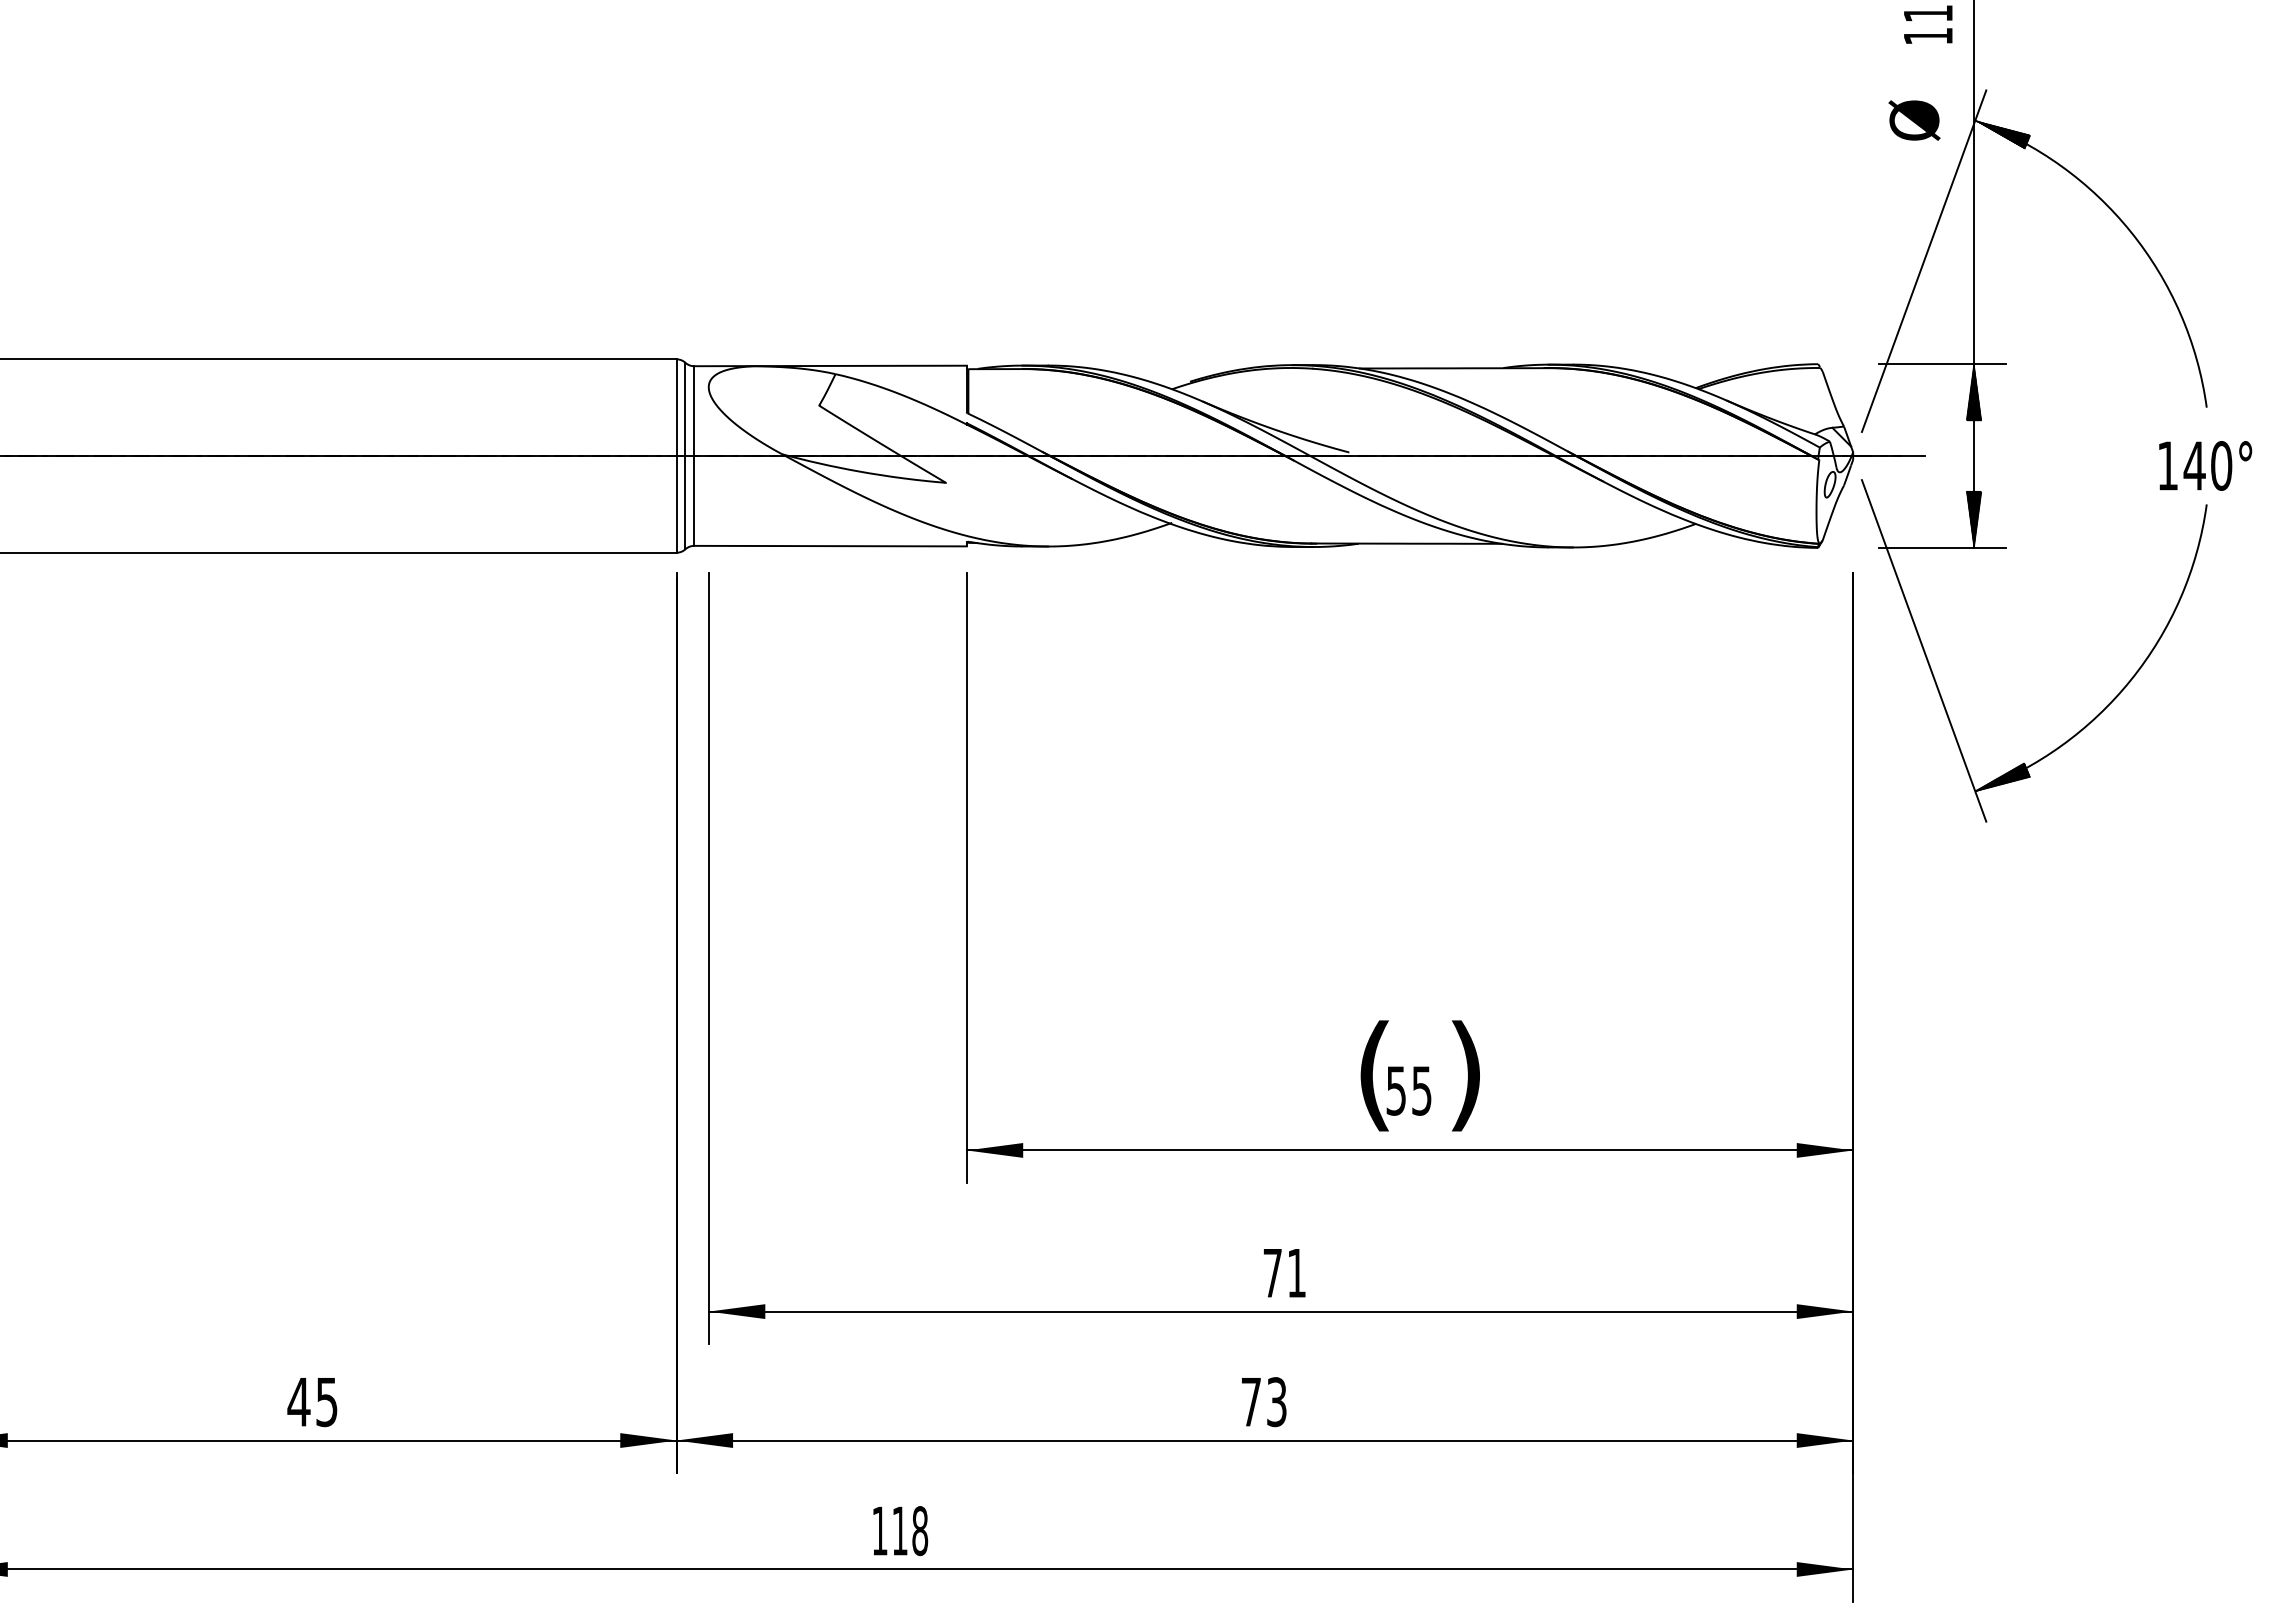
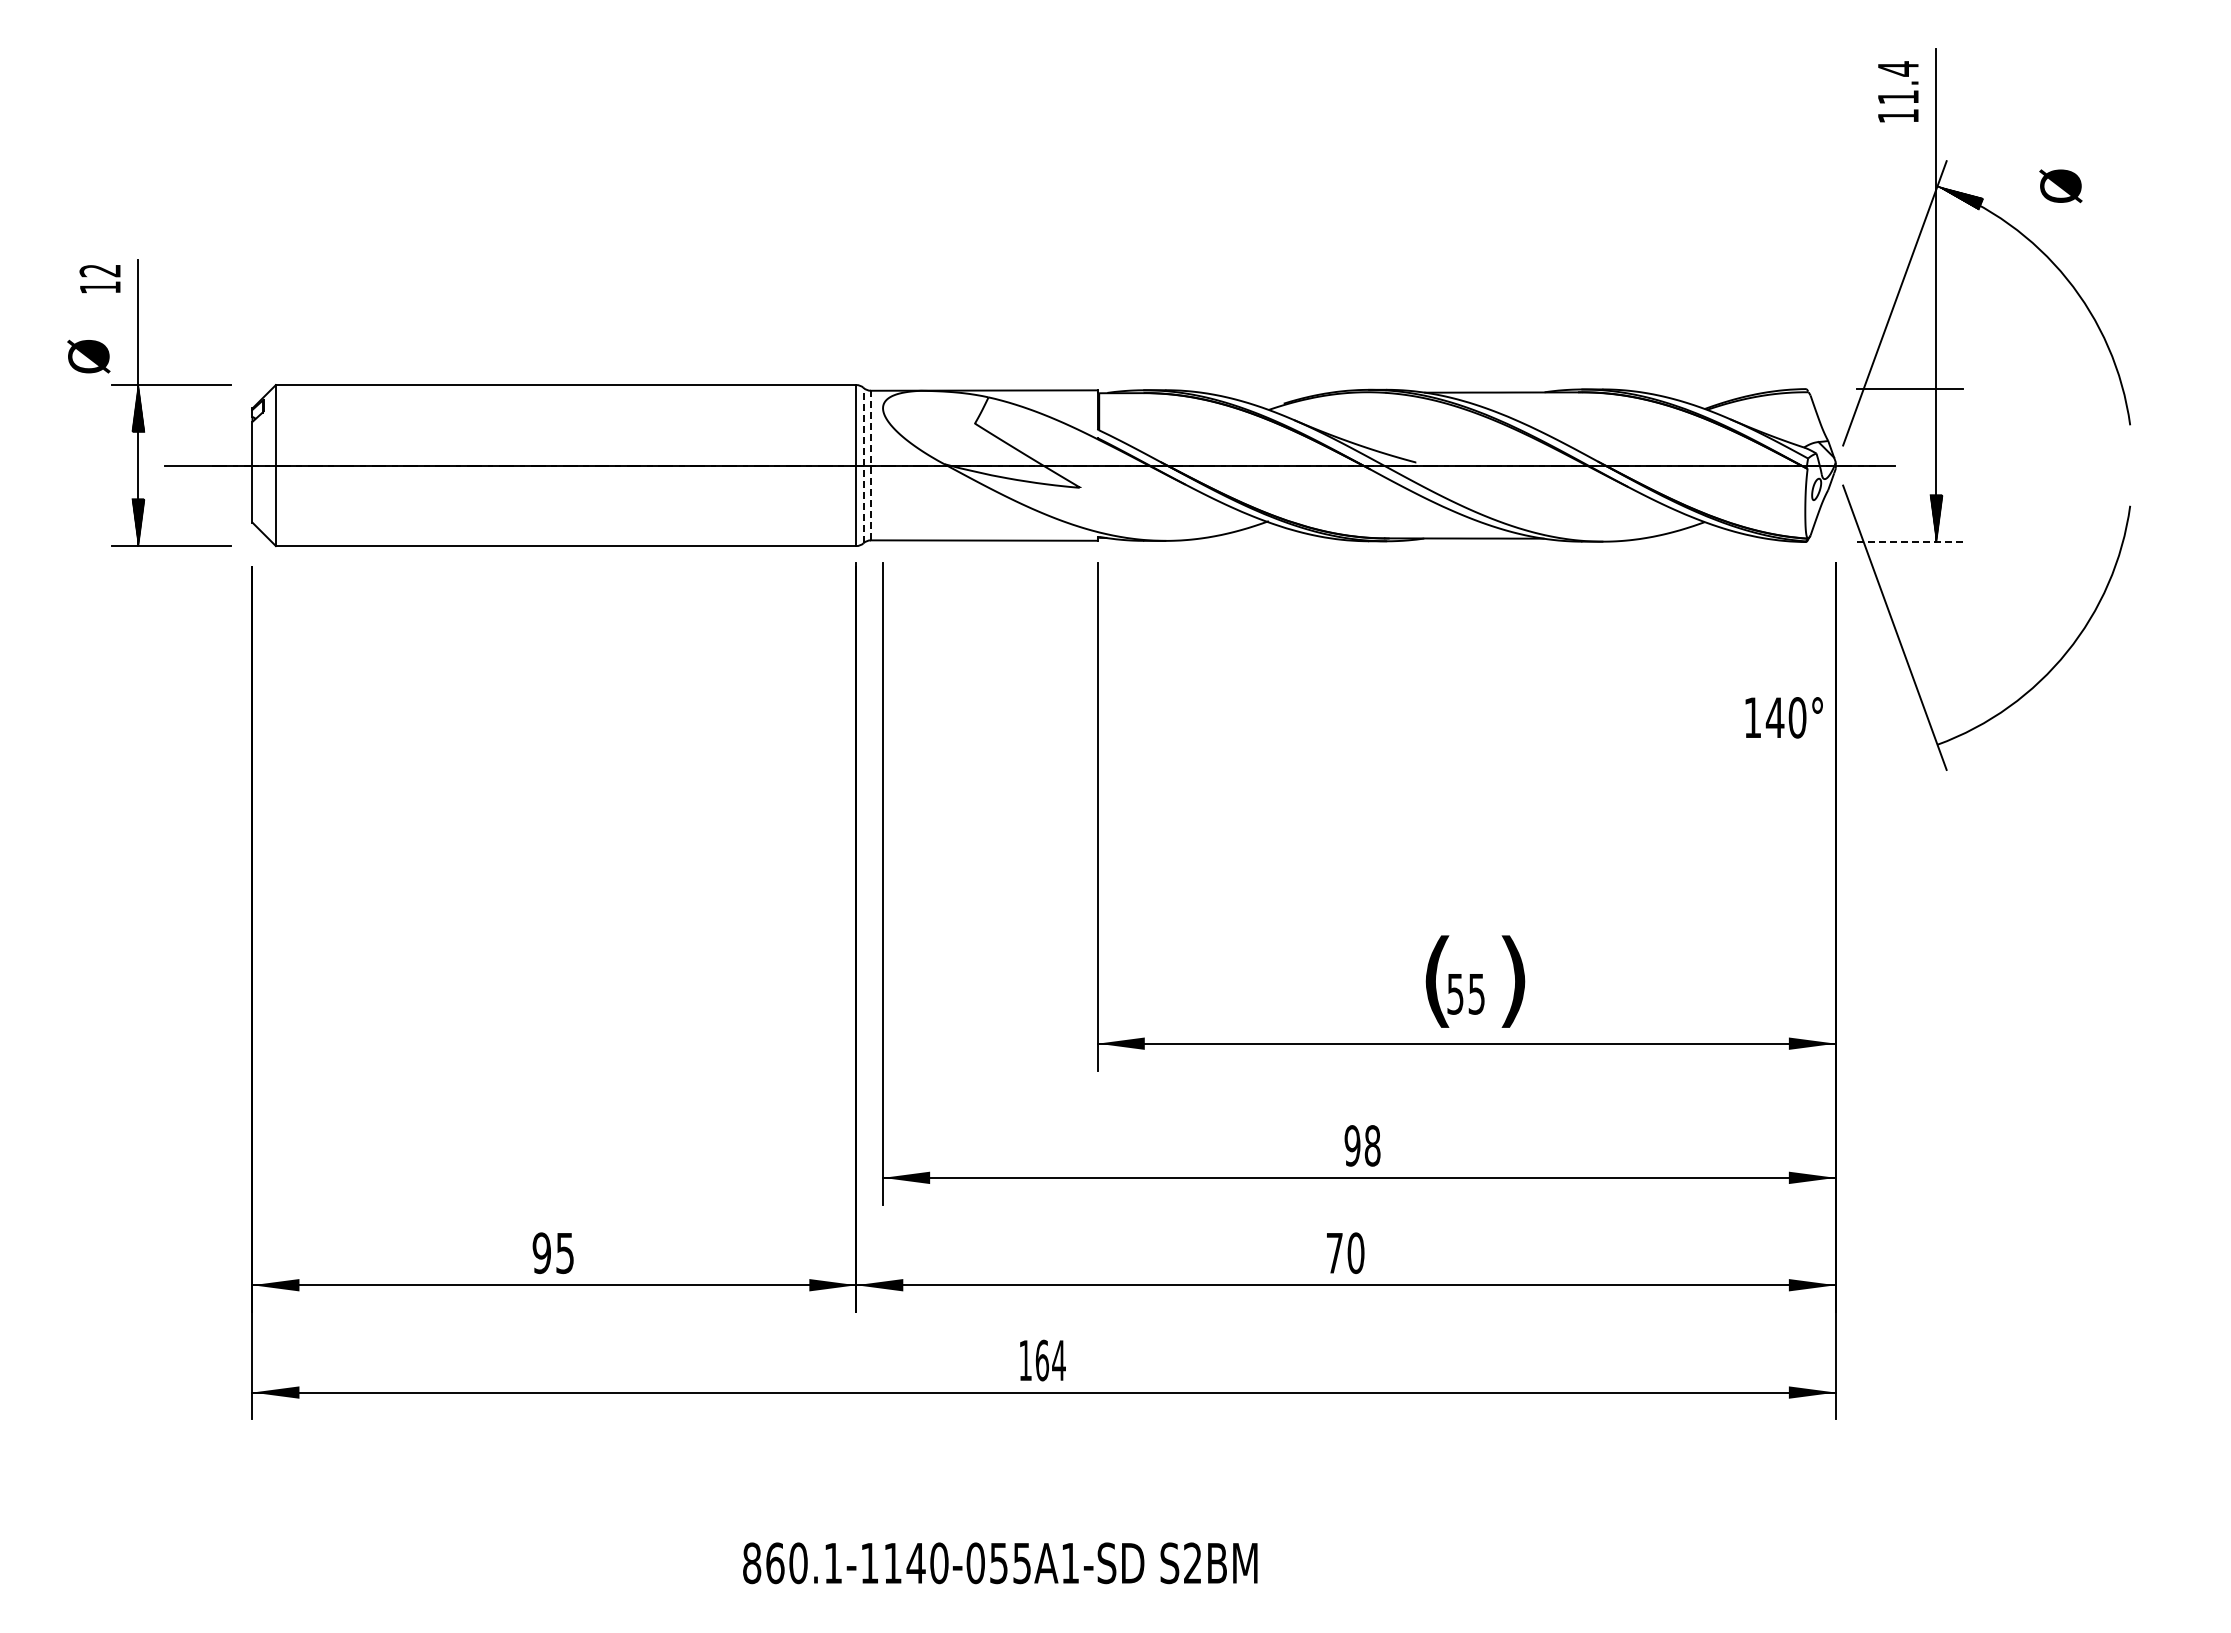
text: (1914, 120) -> (2060, 186), moved
hatch: (1974, 392) -> (1936, 412), removed
line: (685, 455) -> (863, 465), solid -> dashed
line: (693, 455) -> (870, 465), solid -> dashed
text: (2204, 465) -> (1783, 717), moved
line: (1942, 548) -> (1910, 542), solid -> dashed
hatch: (2002, 776) -> (1960, 732), removed
text: (1284, 1272) -> (1362, 1145), 71 -> 98
text: (298, 1402) -> (541, 1253), 45 -> 95
text: (1276, 1402) -> (1355, 1253), 73 -> 70
text: (909, 1530) -> (1050, 1360), 118 -> 164

